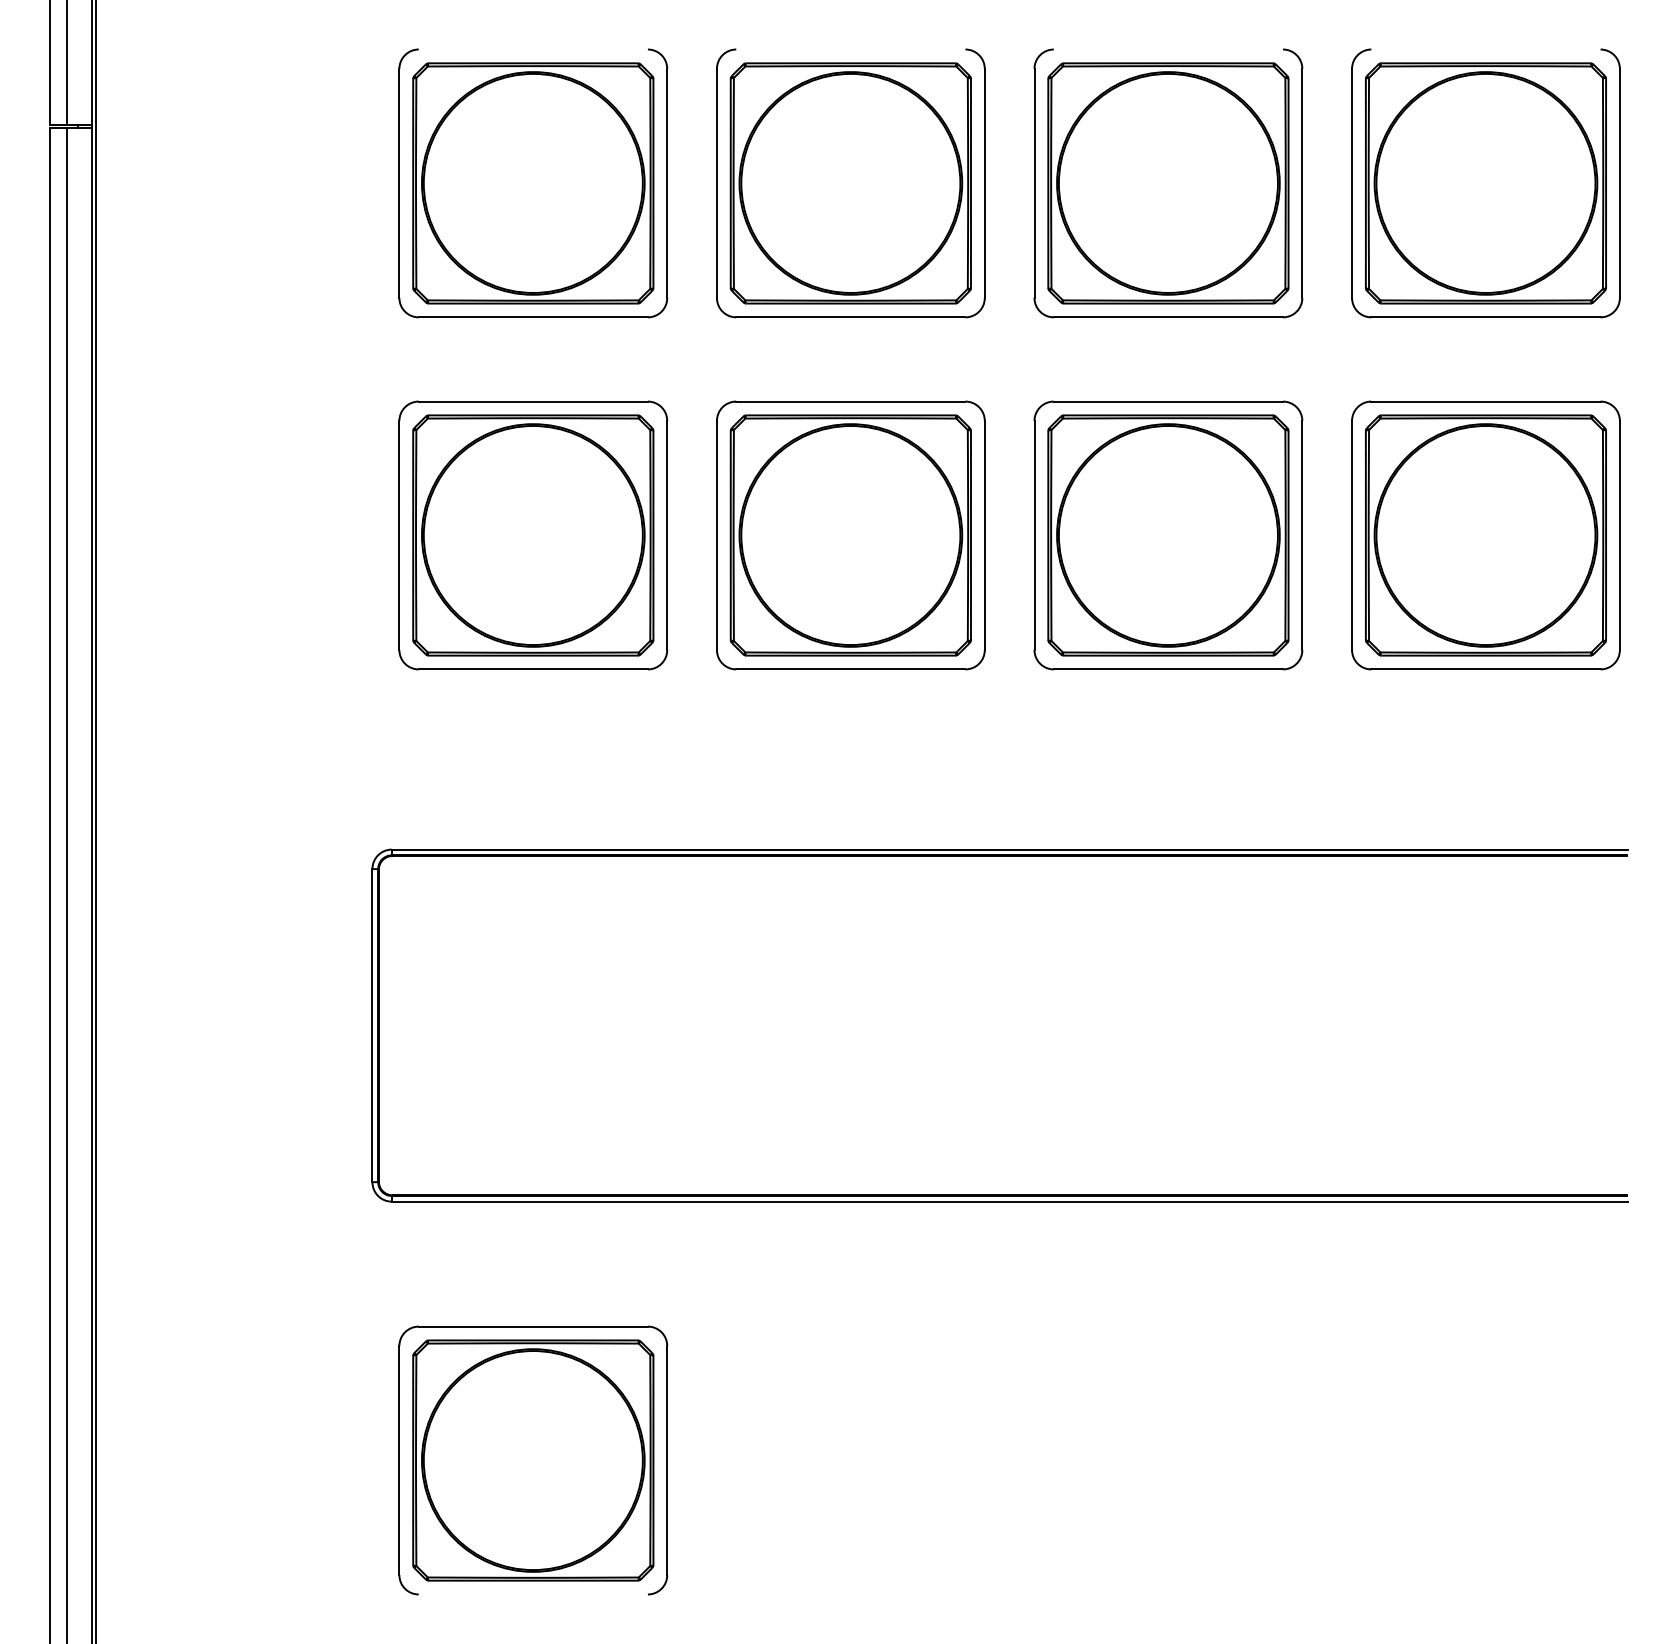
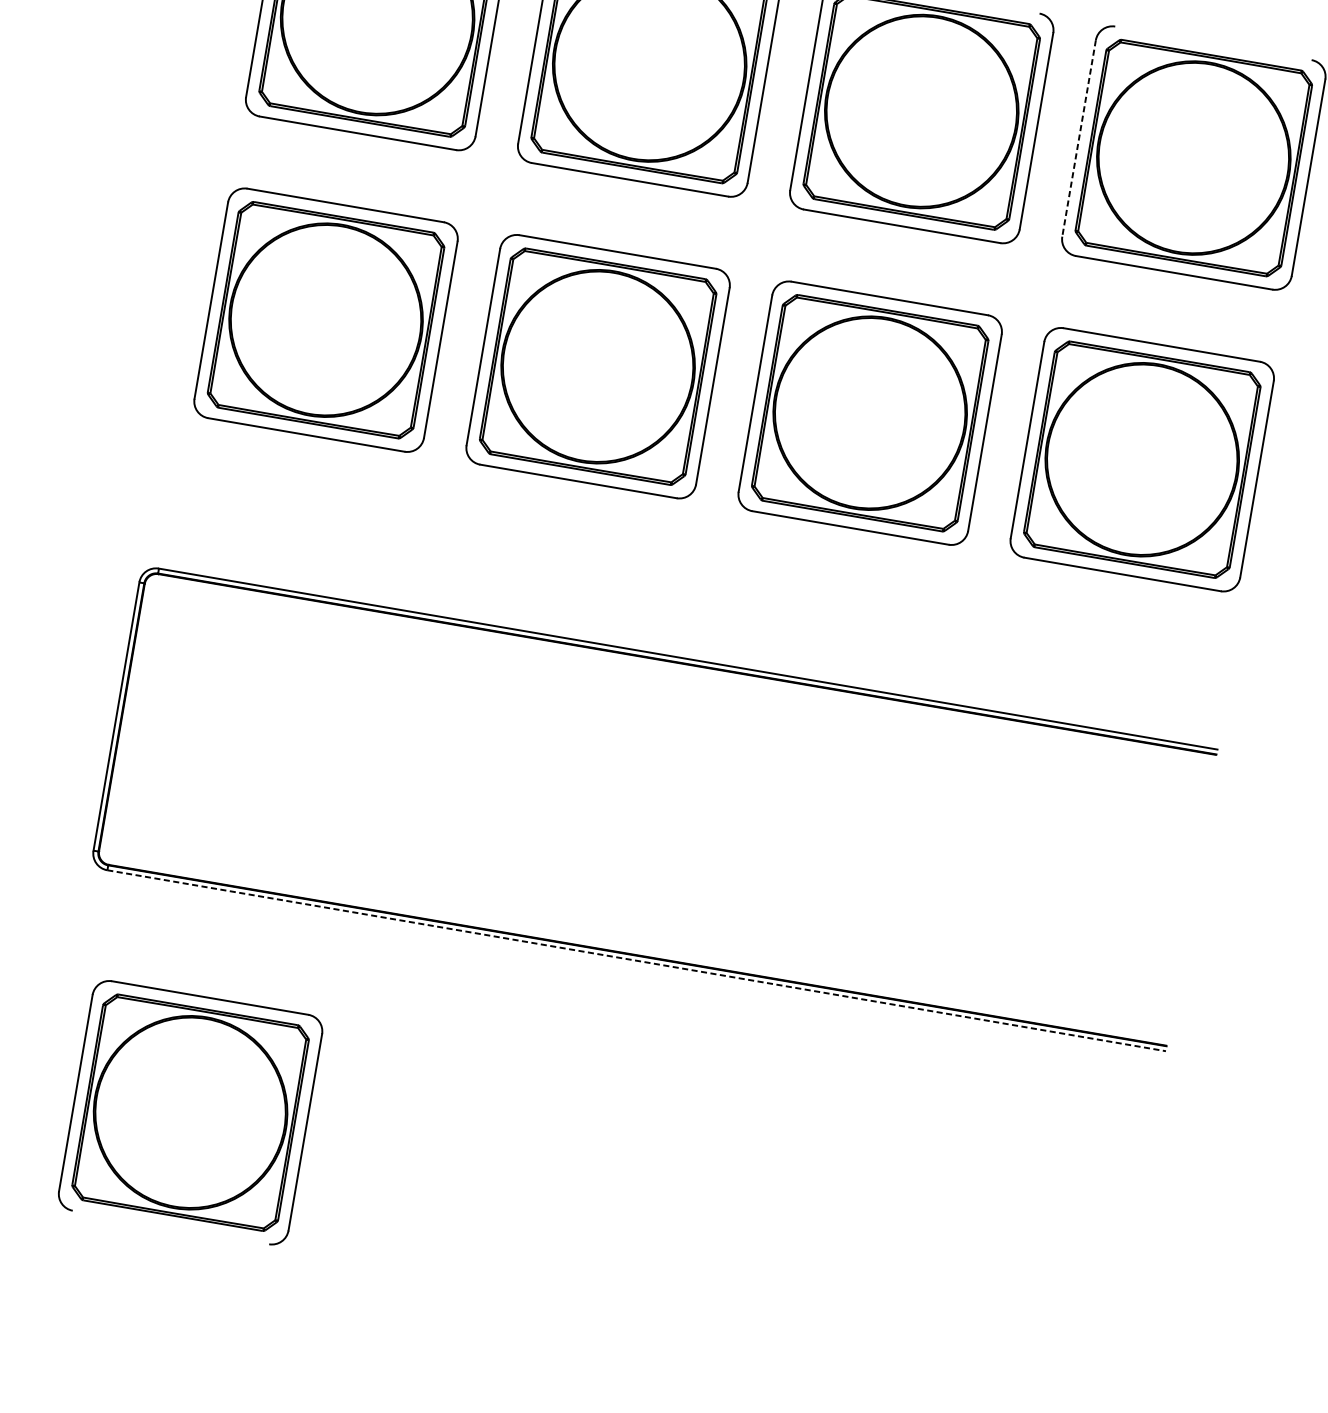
line: (1352, 183) -> (1079, 138), solid -> dashed
line: (1009, 1201) -> (636, 960), solid -> dashed

